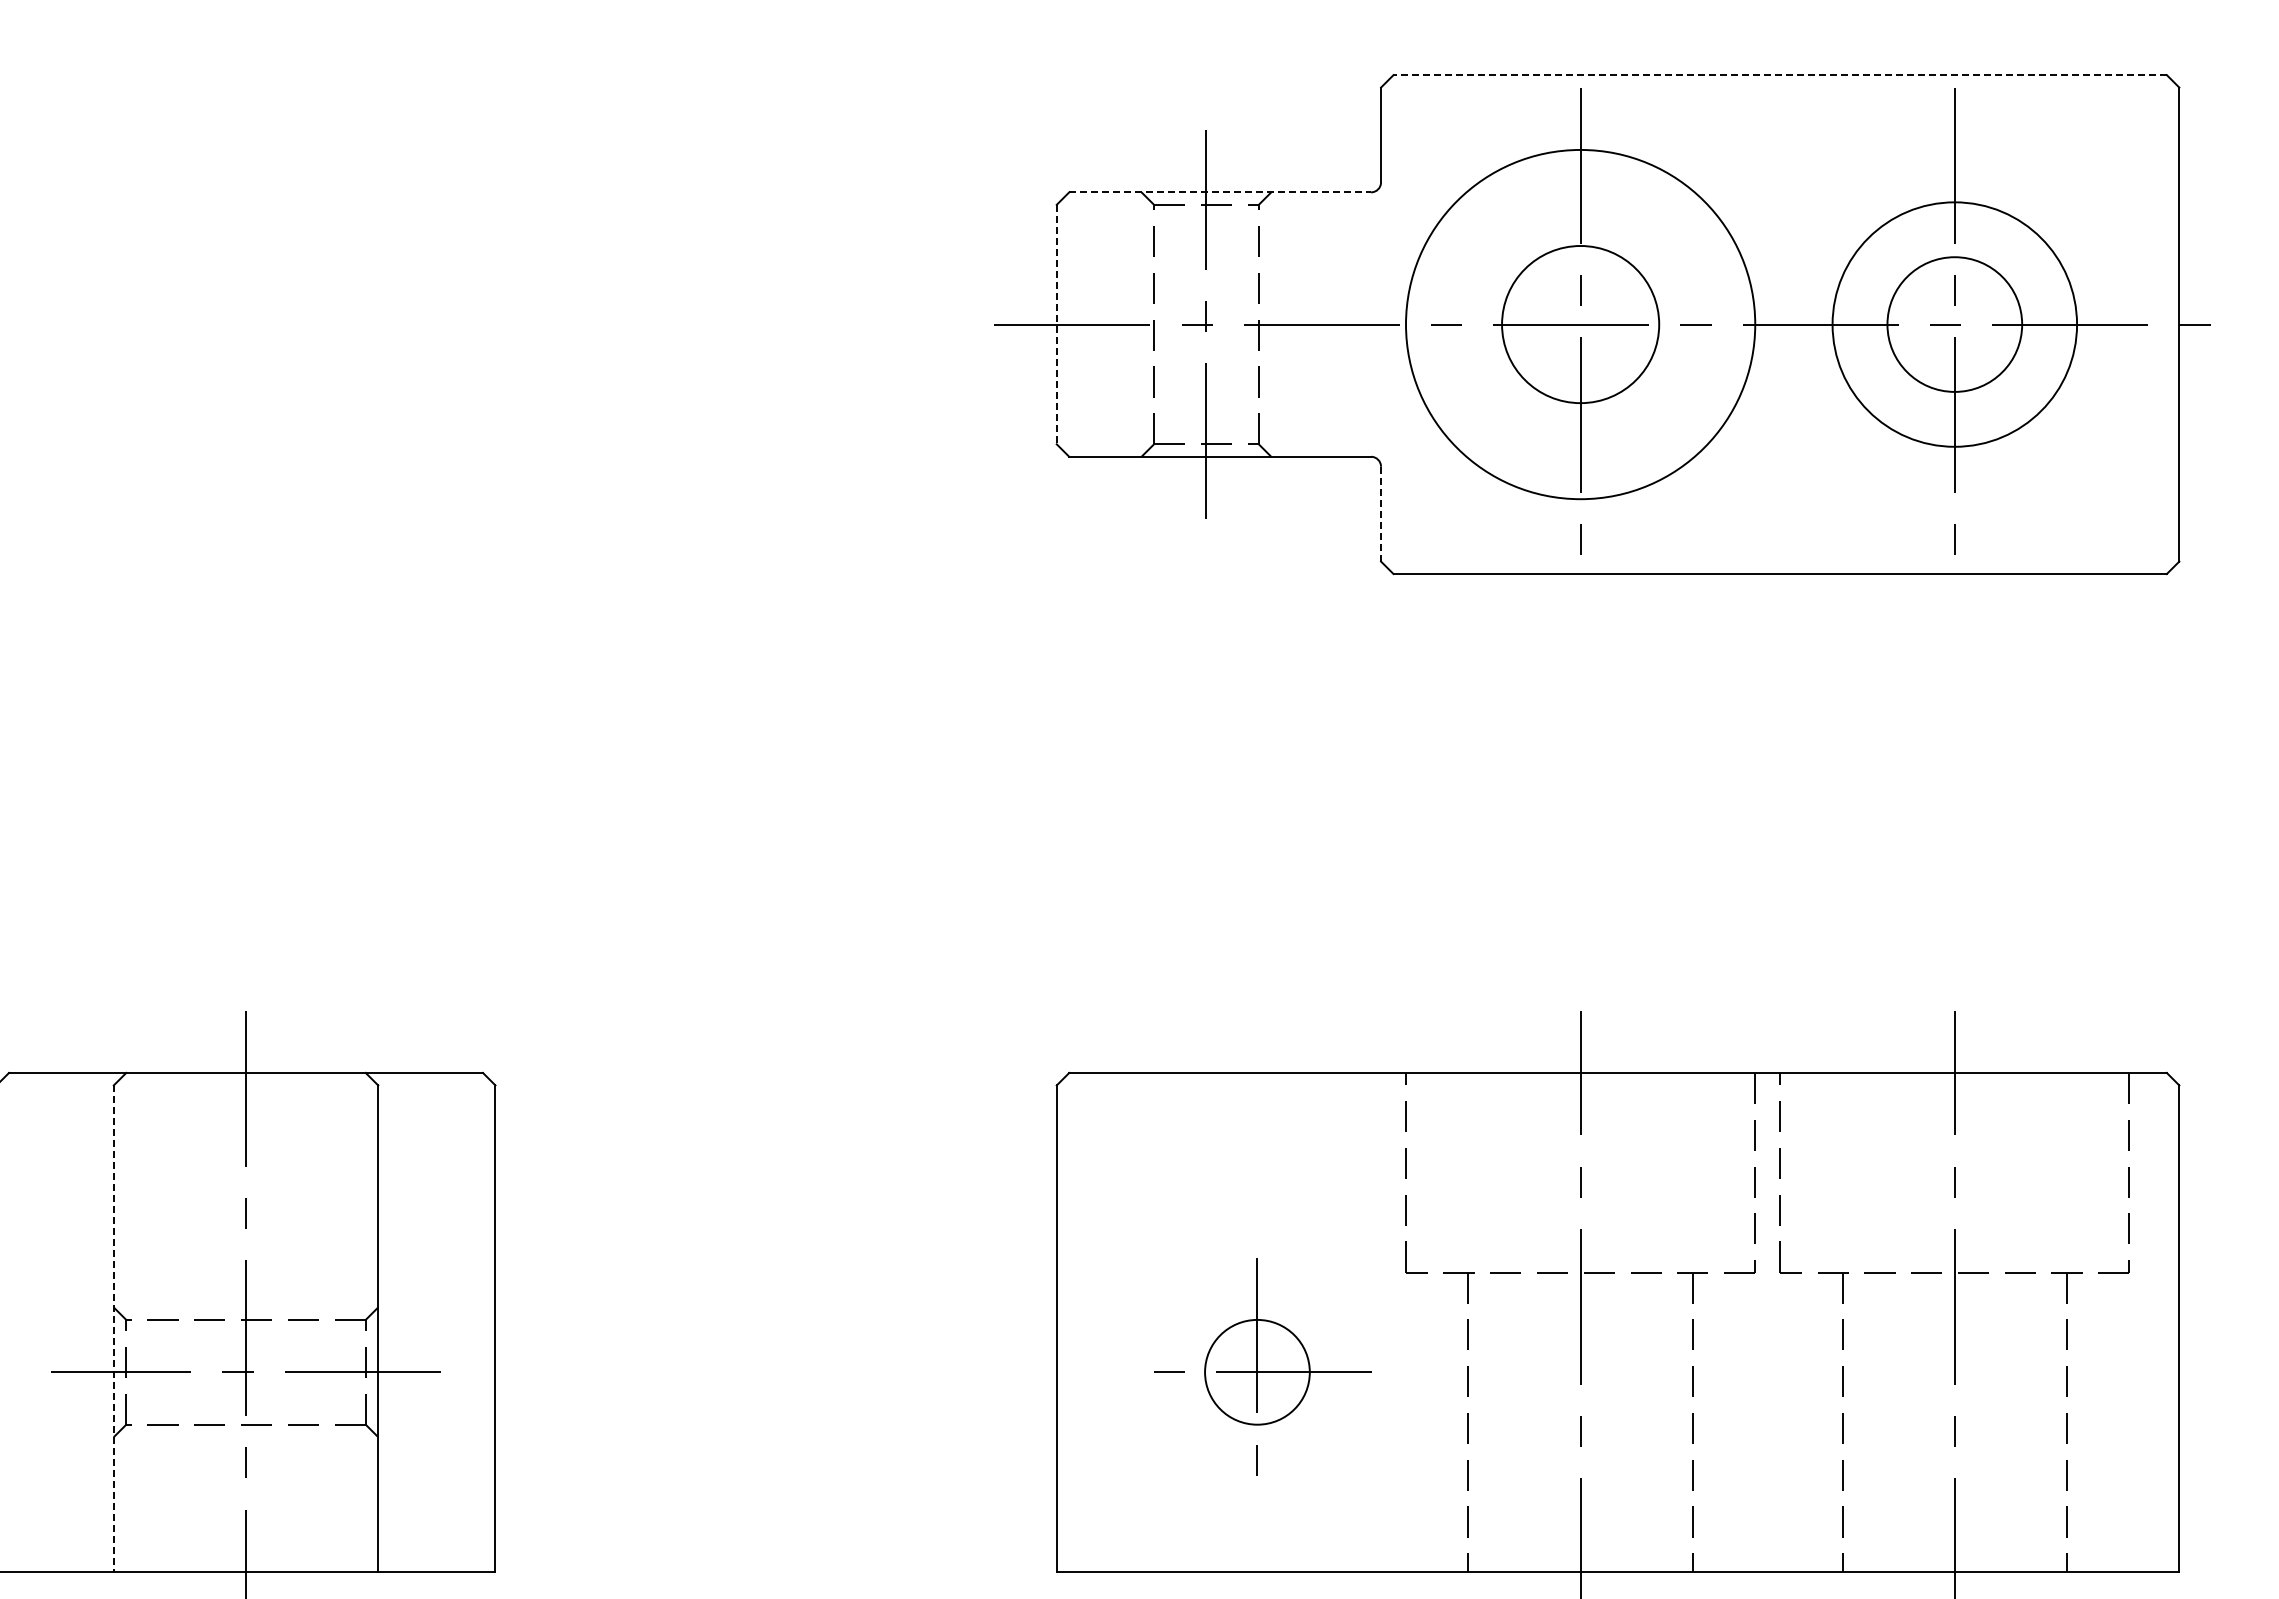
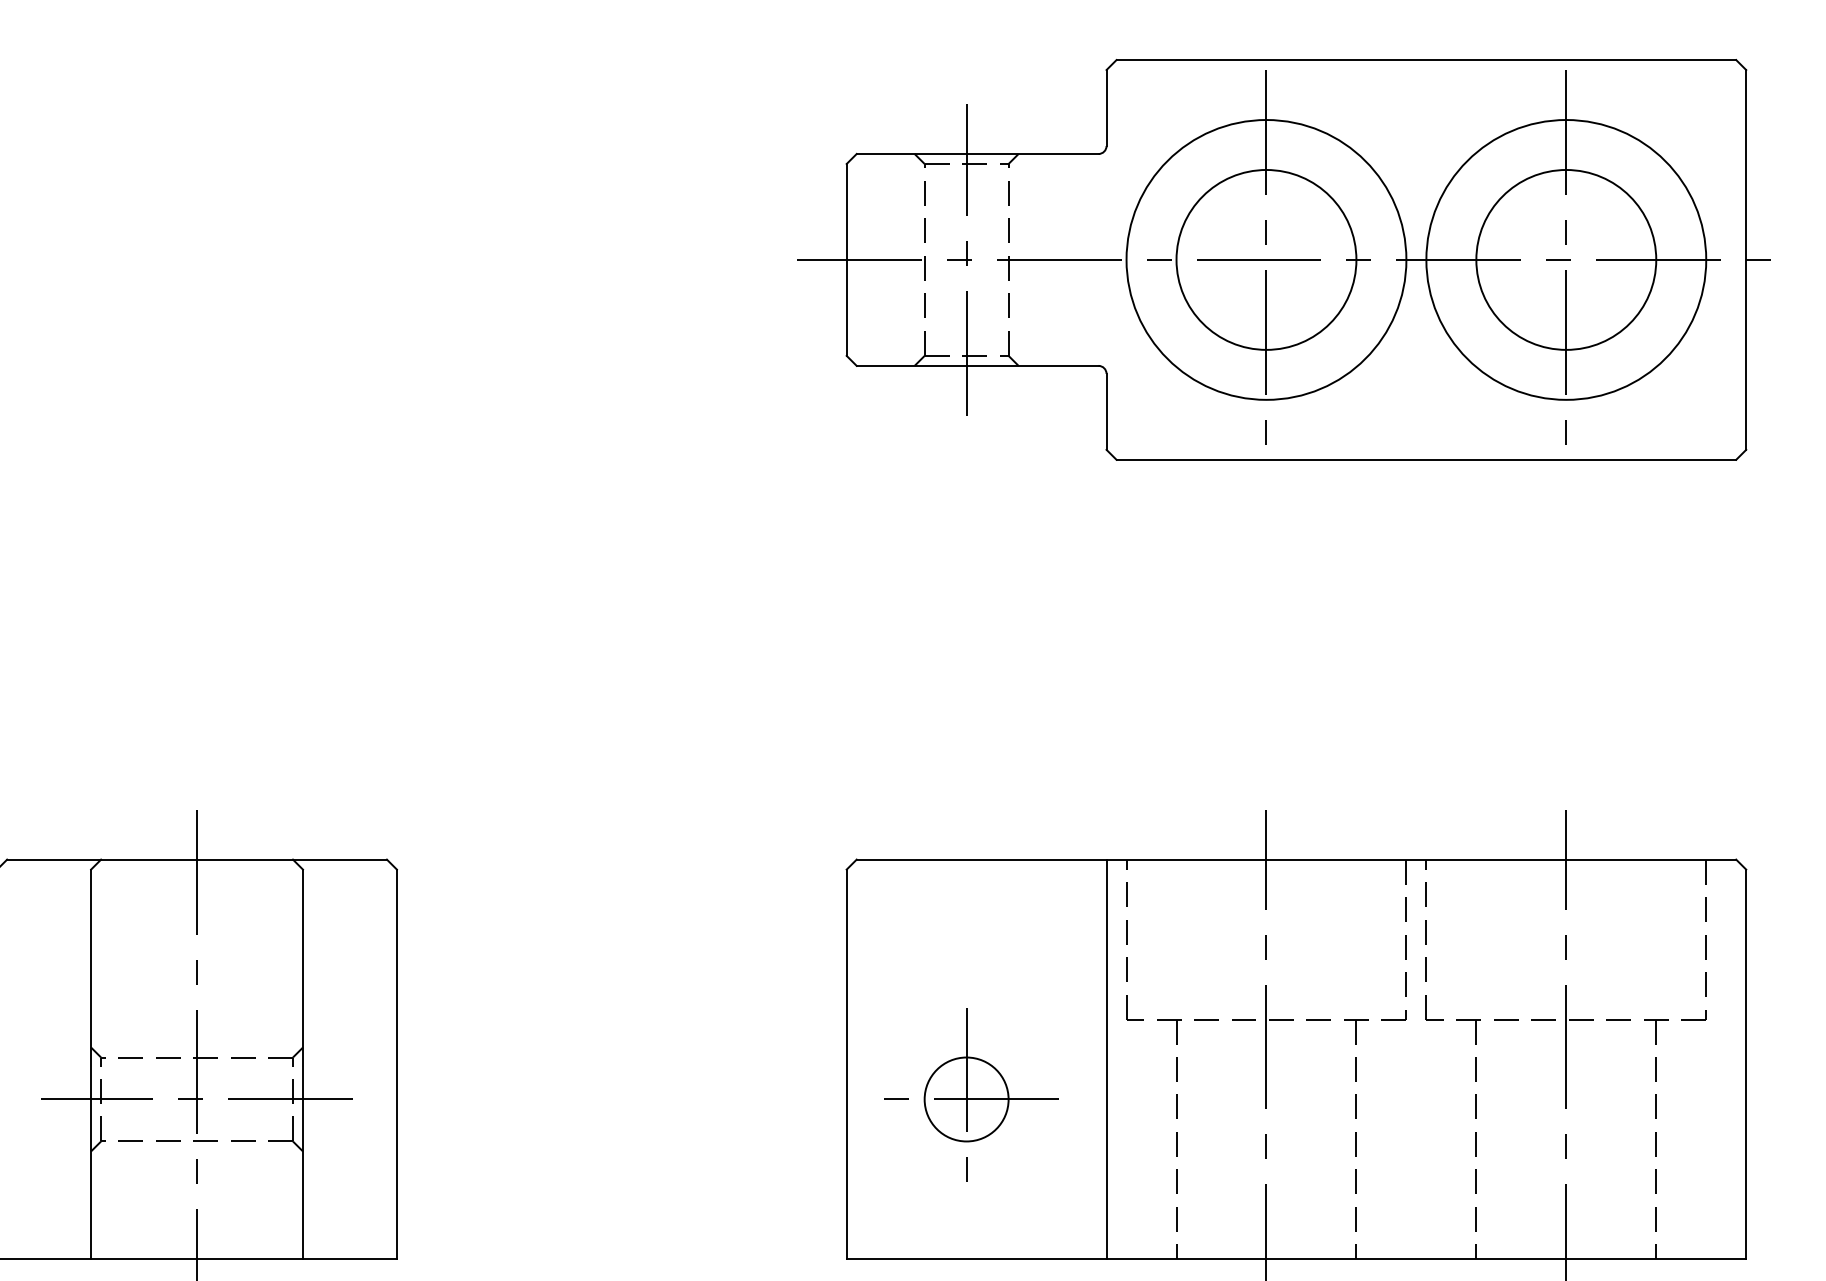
line: (1780, 75) -> (1426, 60), dashed -> solid
line: (1220, 192) -> (977, 154), dashed -> solid
line: (1056, 324) -> (846, 259), dashed -> solid
circle: (1580, 324) -> (1266, 259), size x1.43
circle: (1954, 324) -> (1566, 259), size x1.43
circle: (1954, 324) -> (1566, 259), size x1.67
line: (1381, 514) -> (1106, 412), dashed -> solid
line: (1381, 1321) -> (1106, 1058), added
line: (113, 1329) -> (90, 1065), dashed -> solid
part: (1262, 1366) -> (970, 1094), moved

